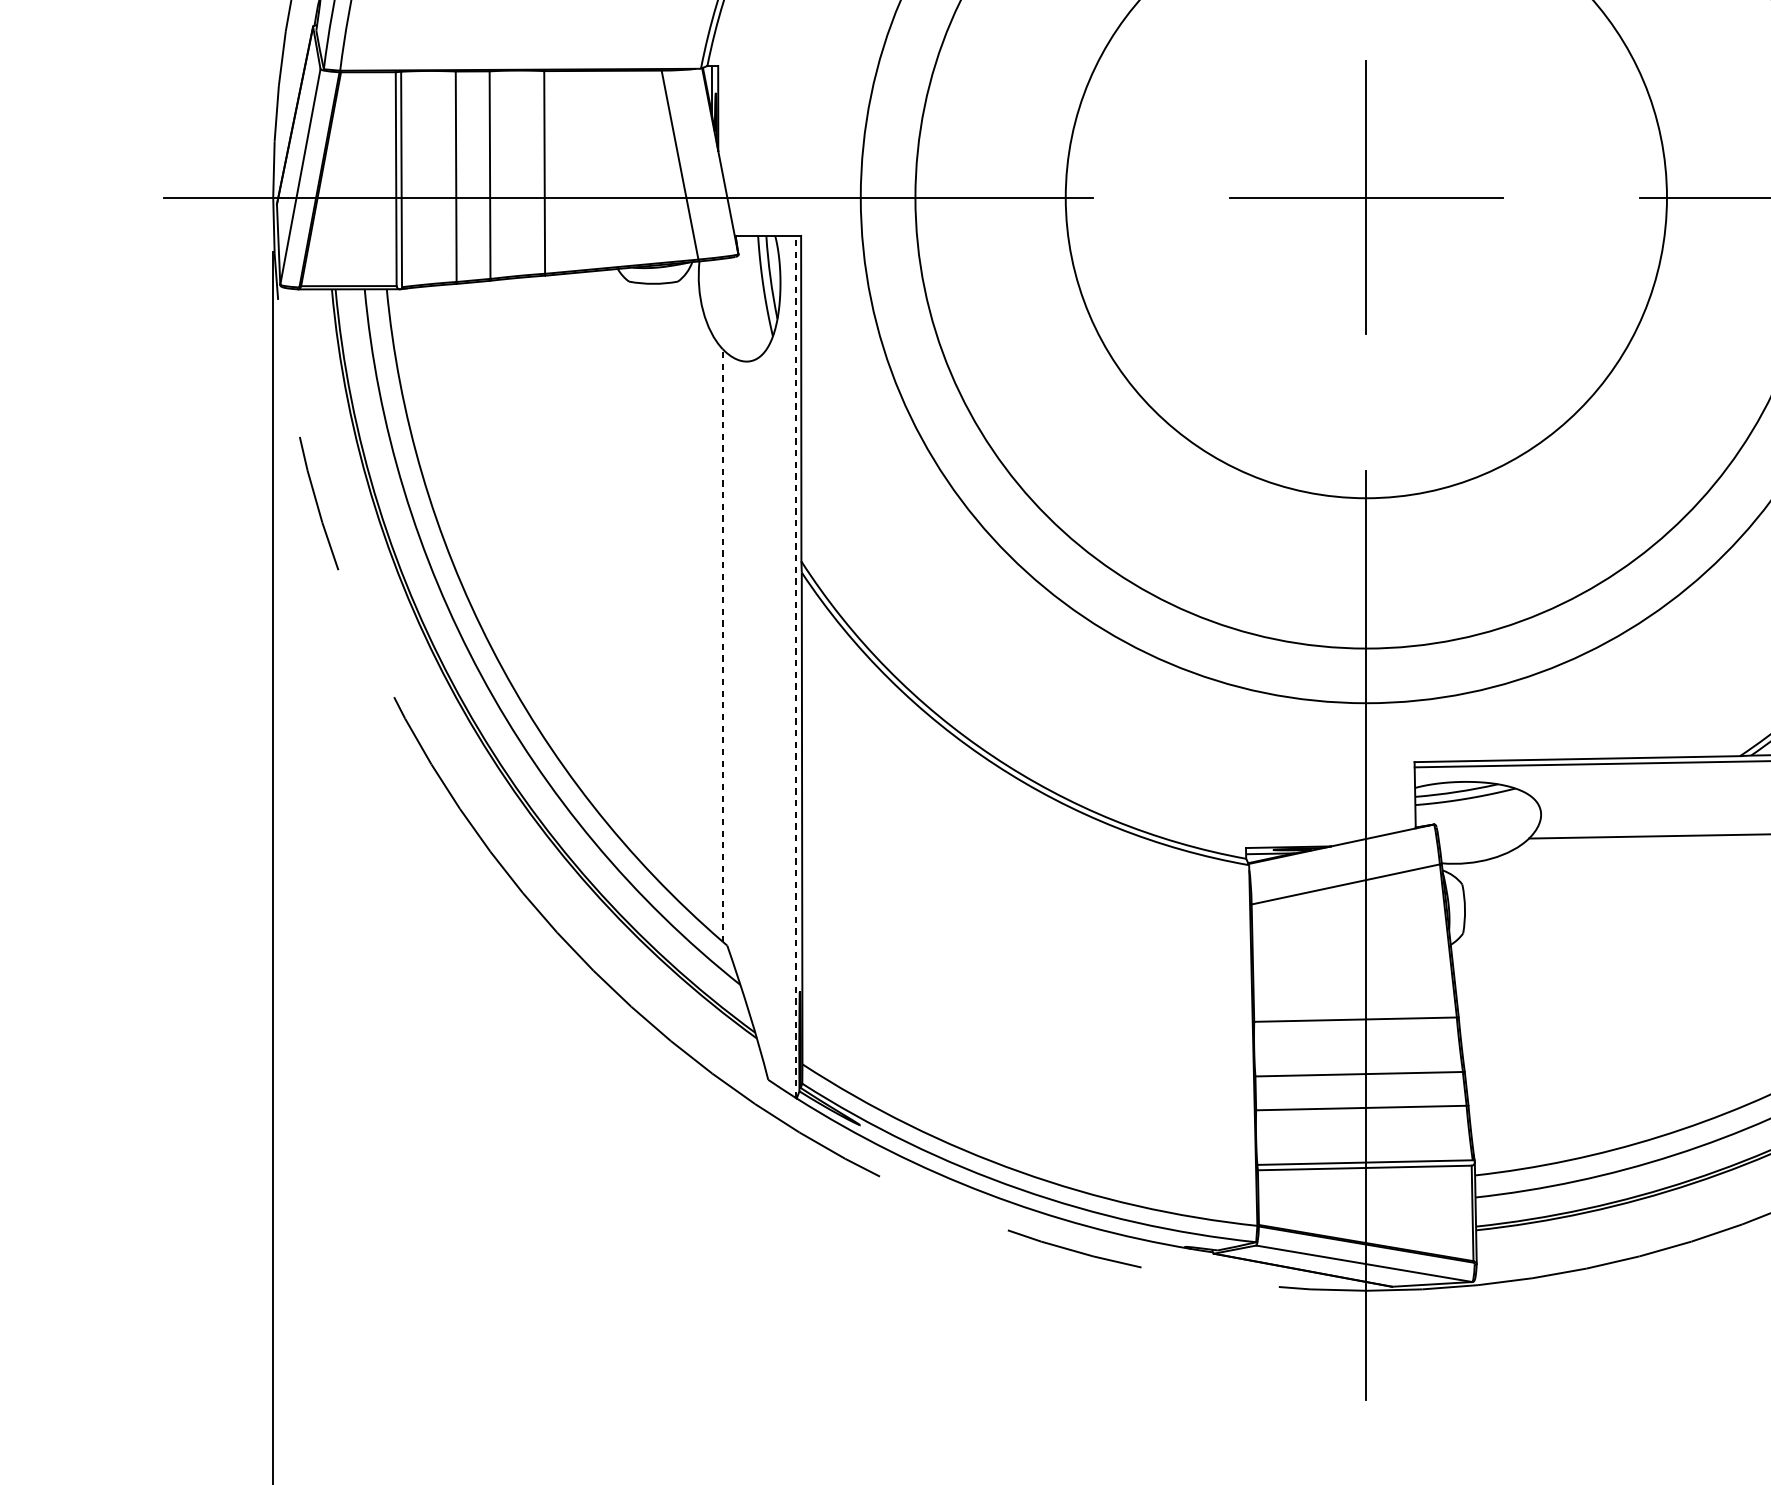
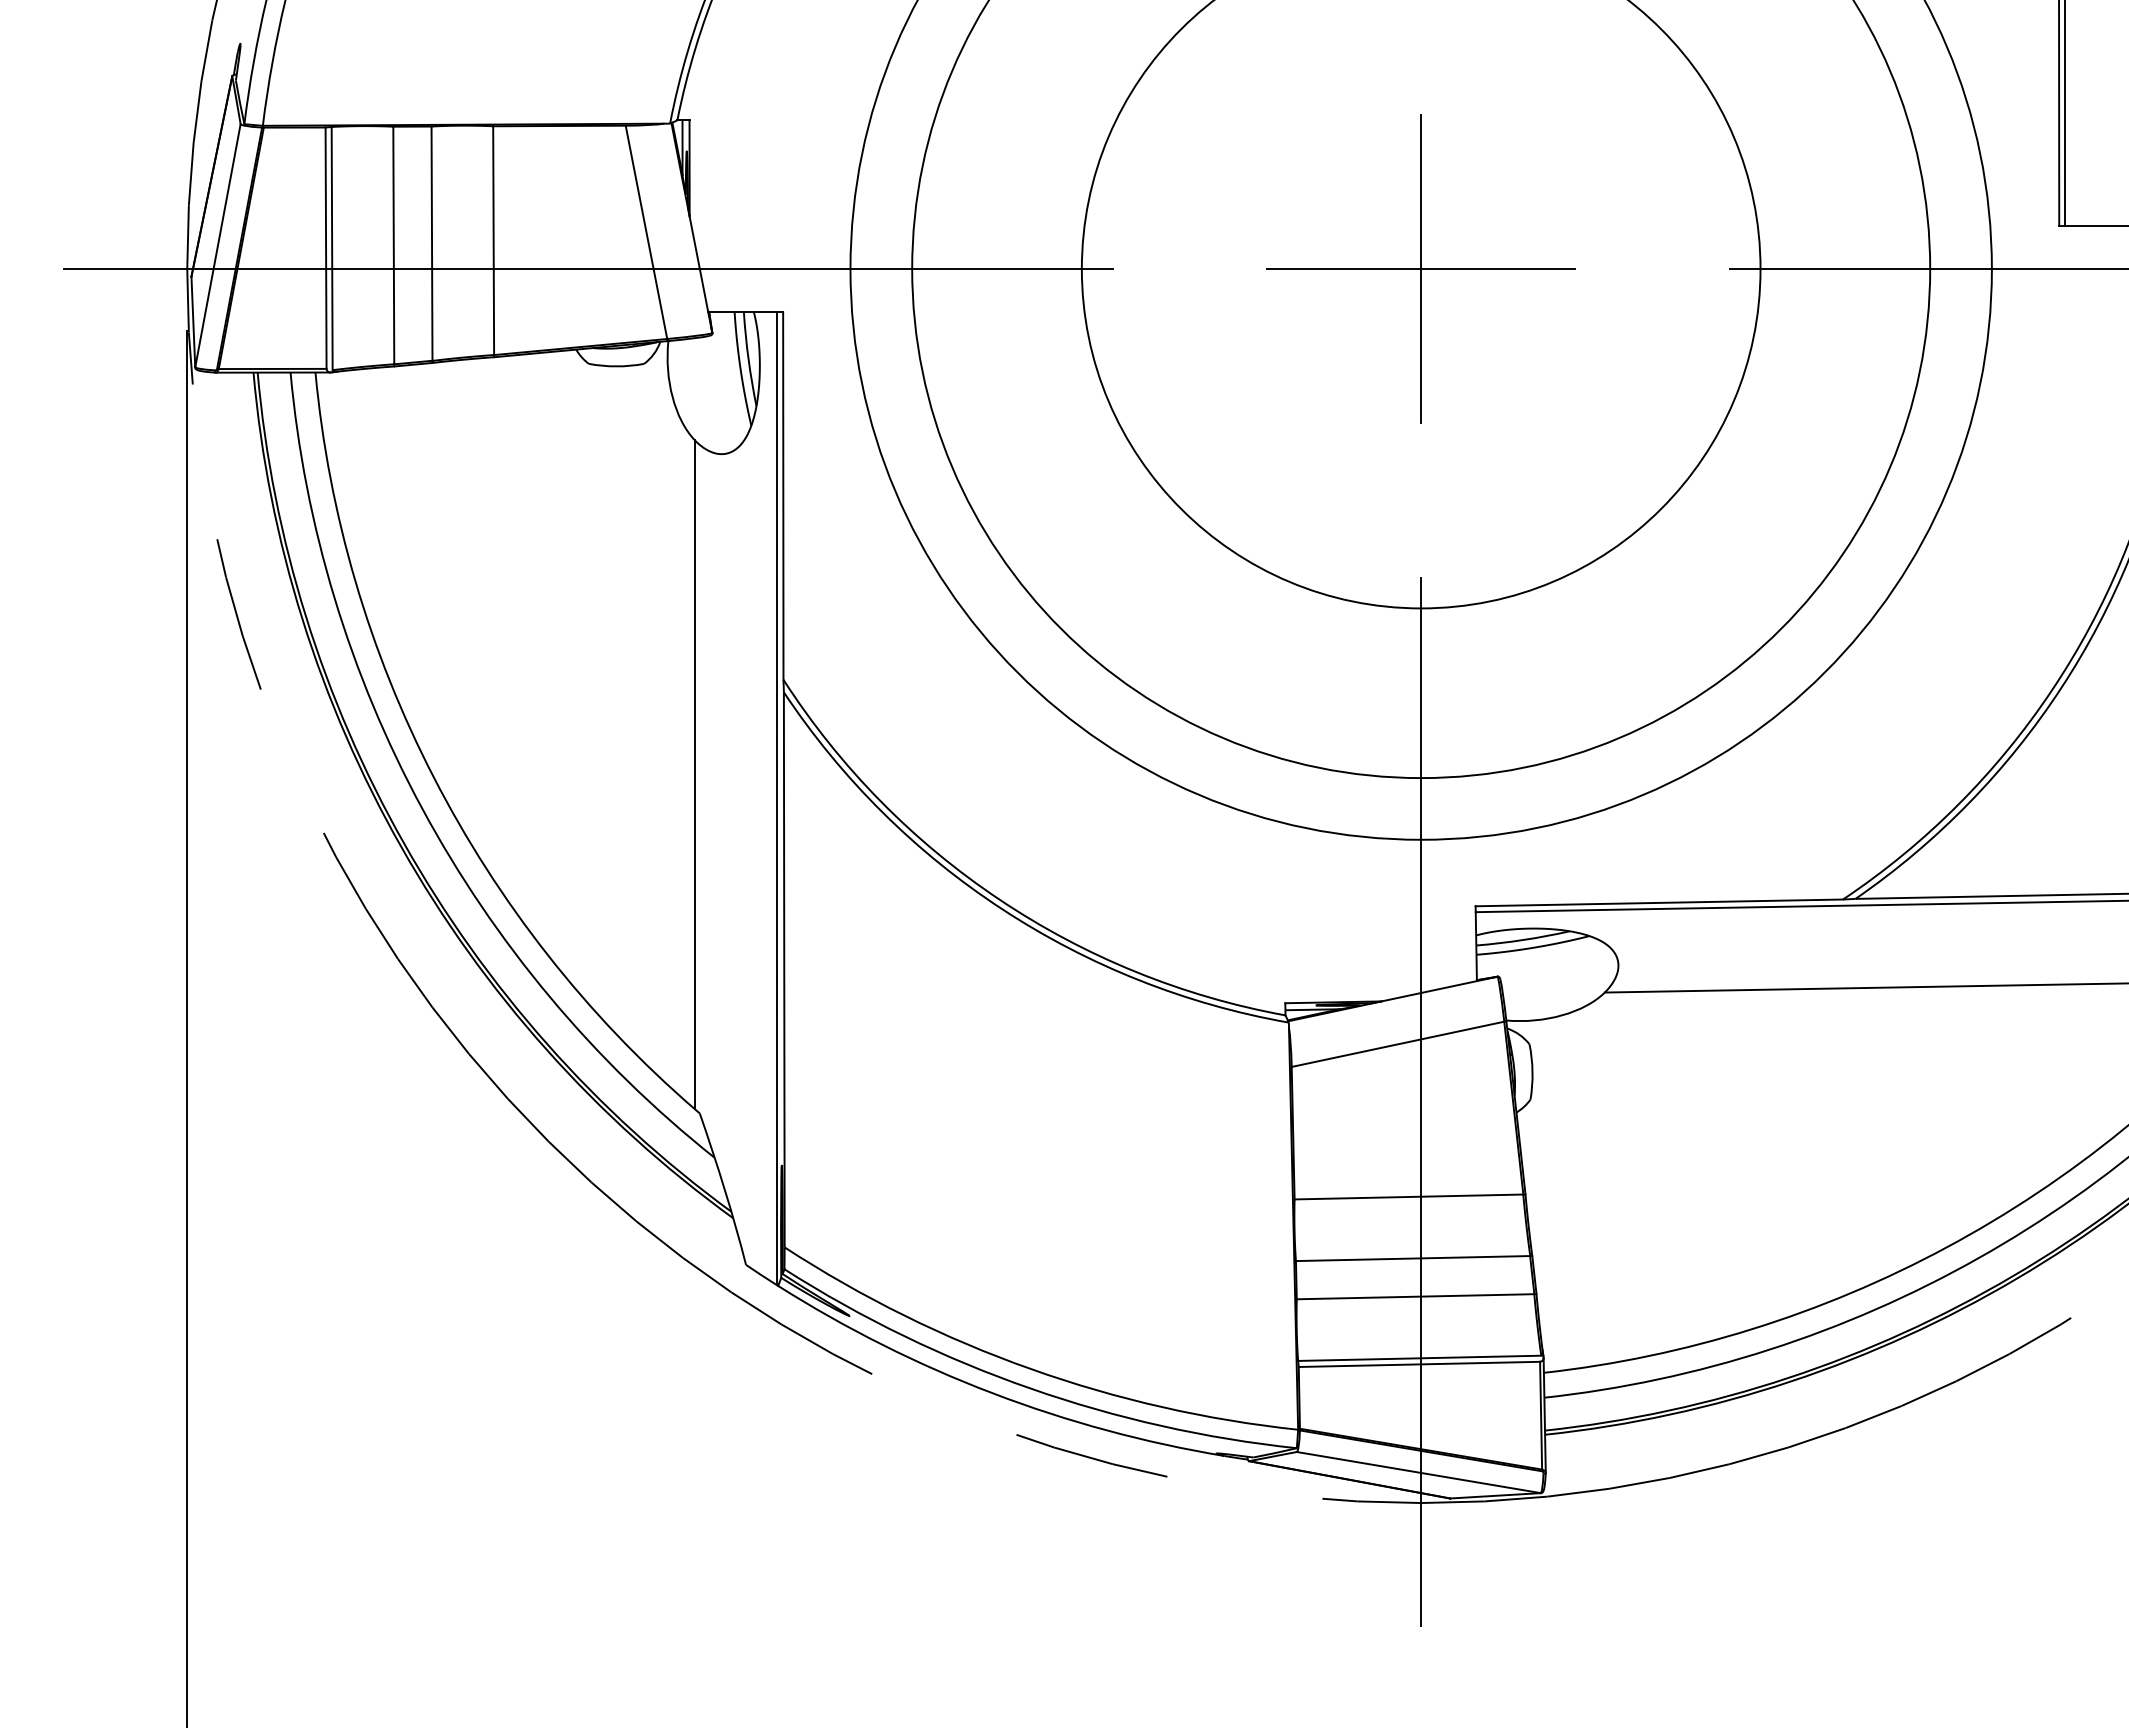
line: (722, 645) -> (694, 774), dashed -> solid
line: (796, 666) -> (777, 798), dashed -> solid

